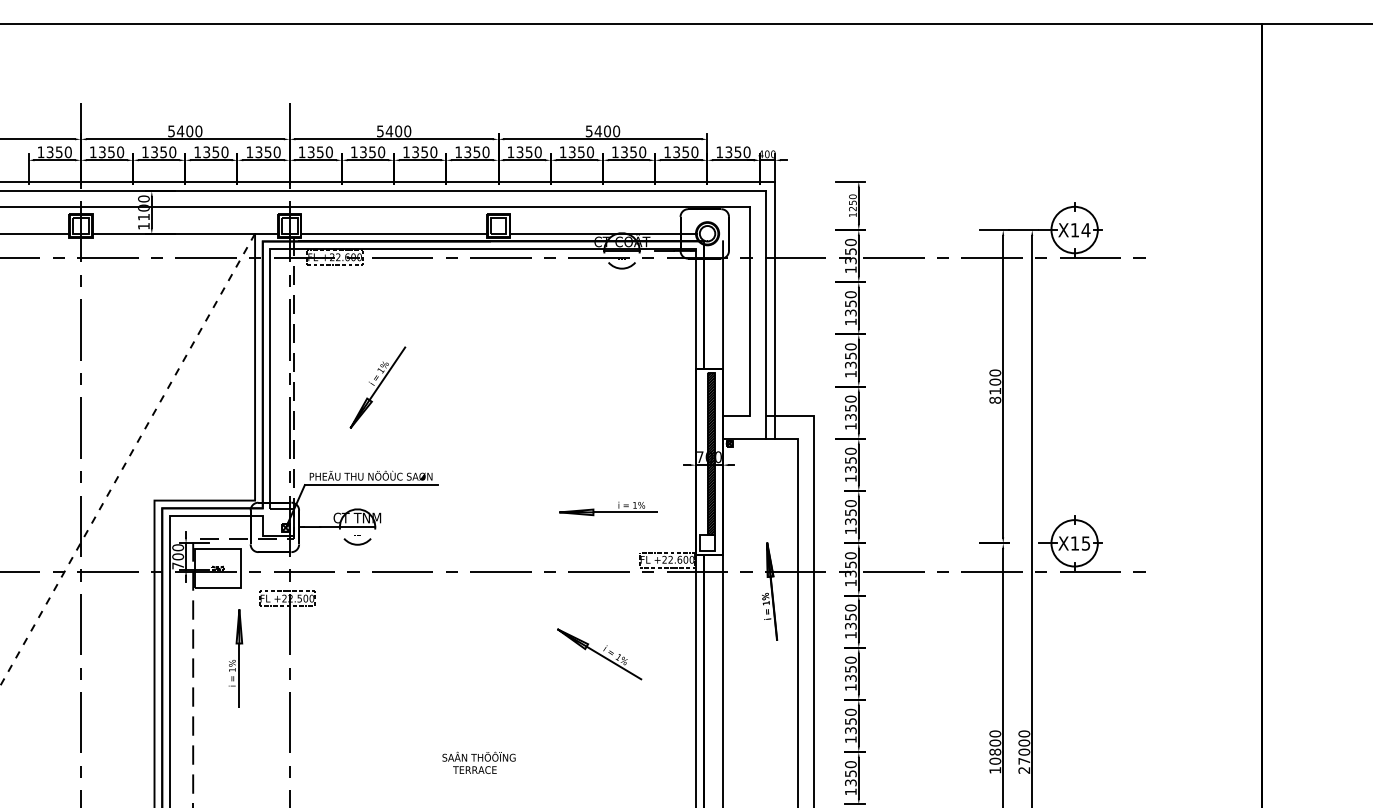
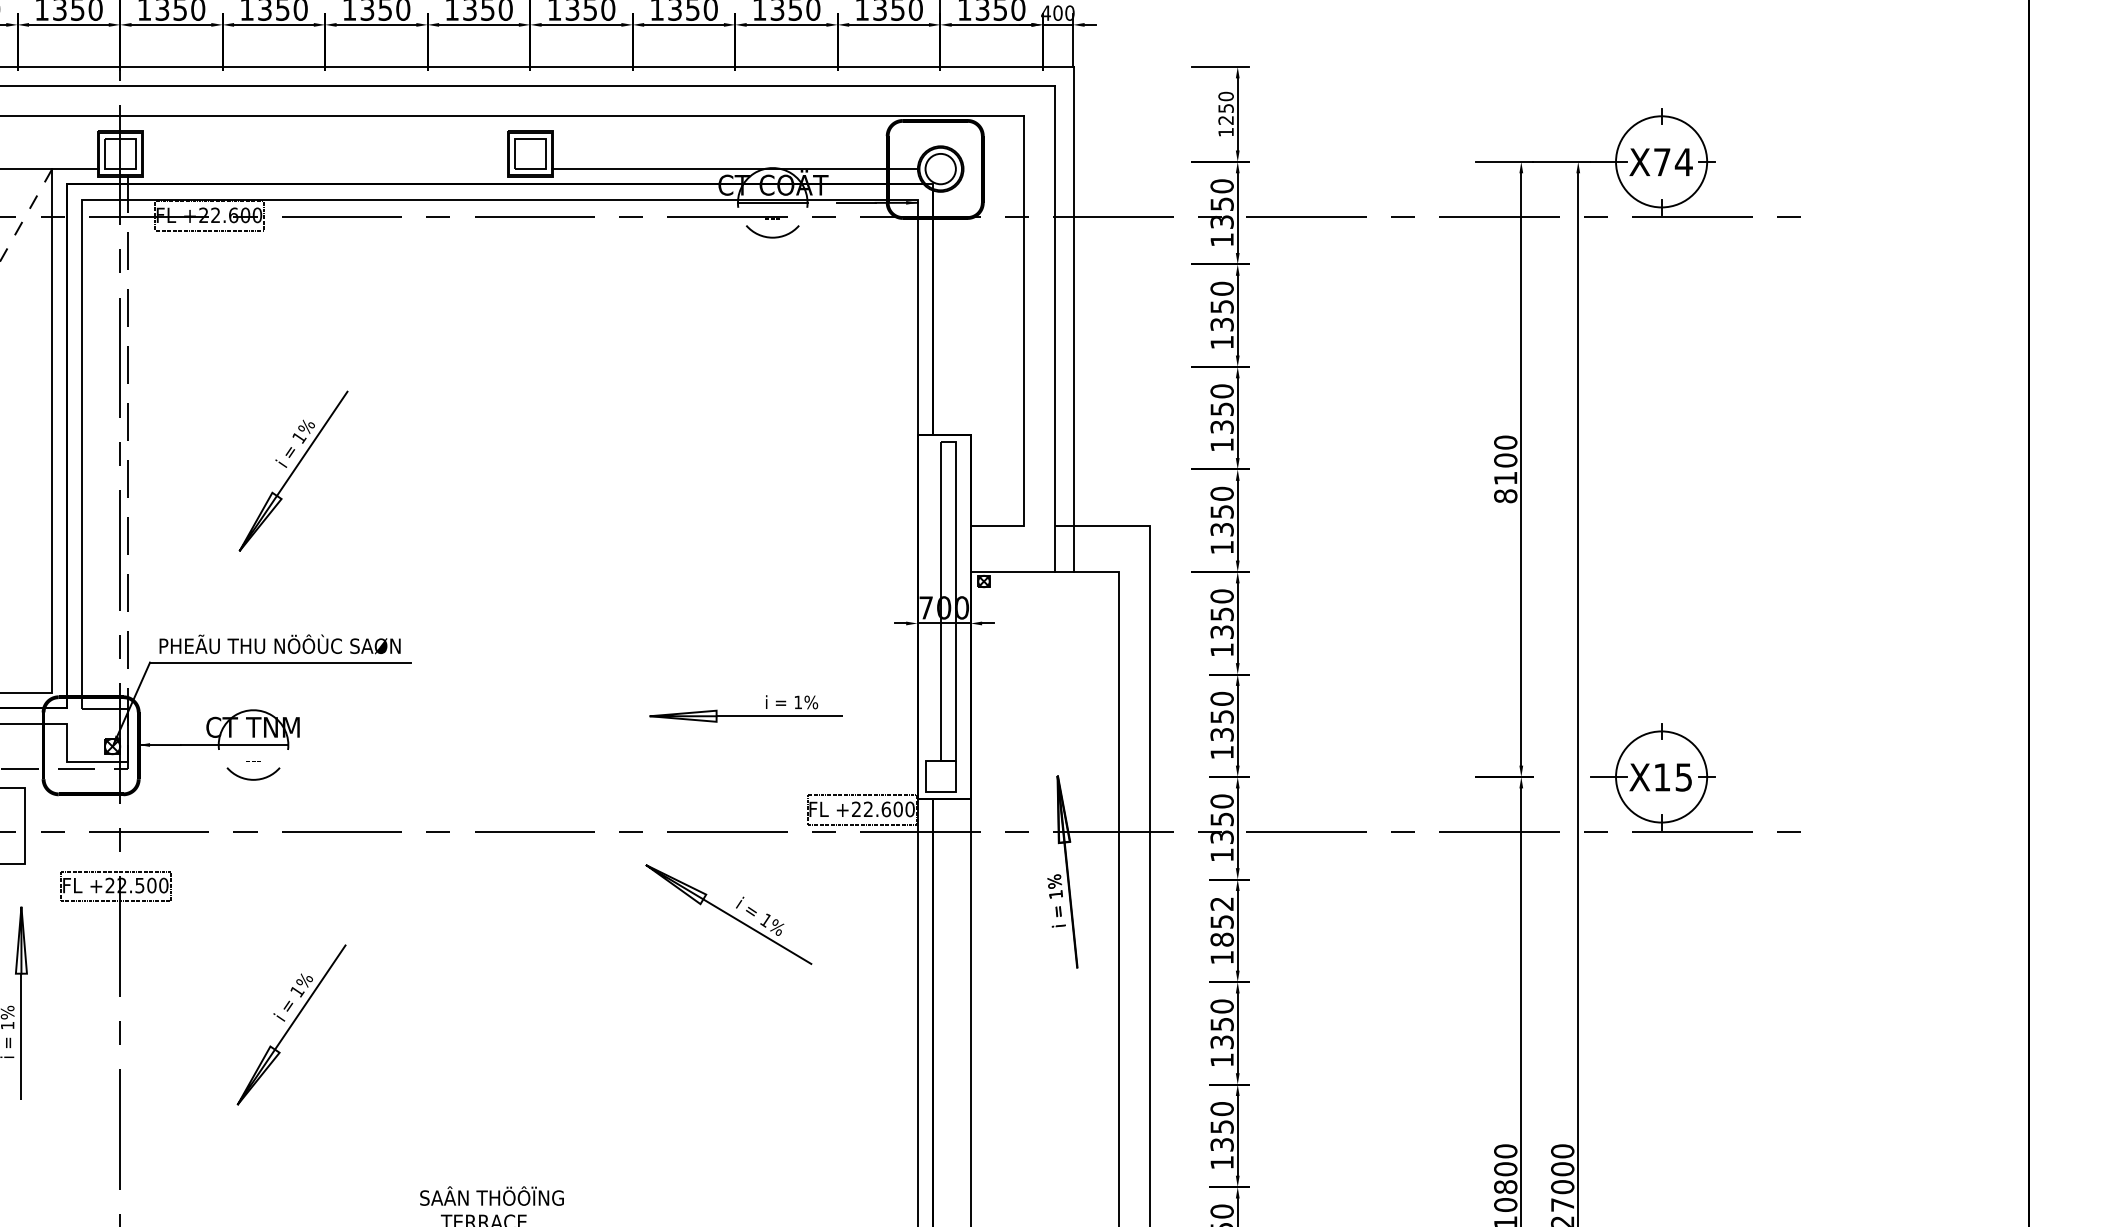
text: (1074, 230) -> (1661, 162), X14 -> X74
line: (393, 233) -> (324, 168), removed
line: (723, 305) -> (972, 310), removed
hatch: (711, 453) -> (948, 600), removed
text: (850, 616) -> (1221, 920), 1350 -> 1852
part: (599, 654) -> (728, 914), moved
part: (376, 669) -> (290, 1024), added

